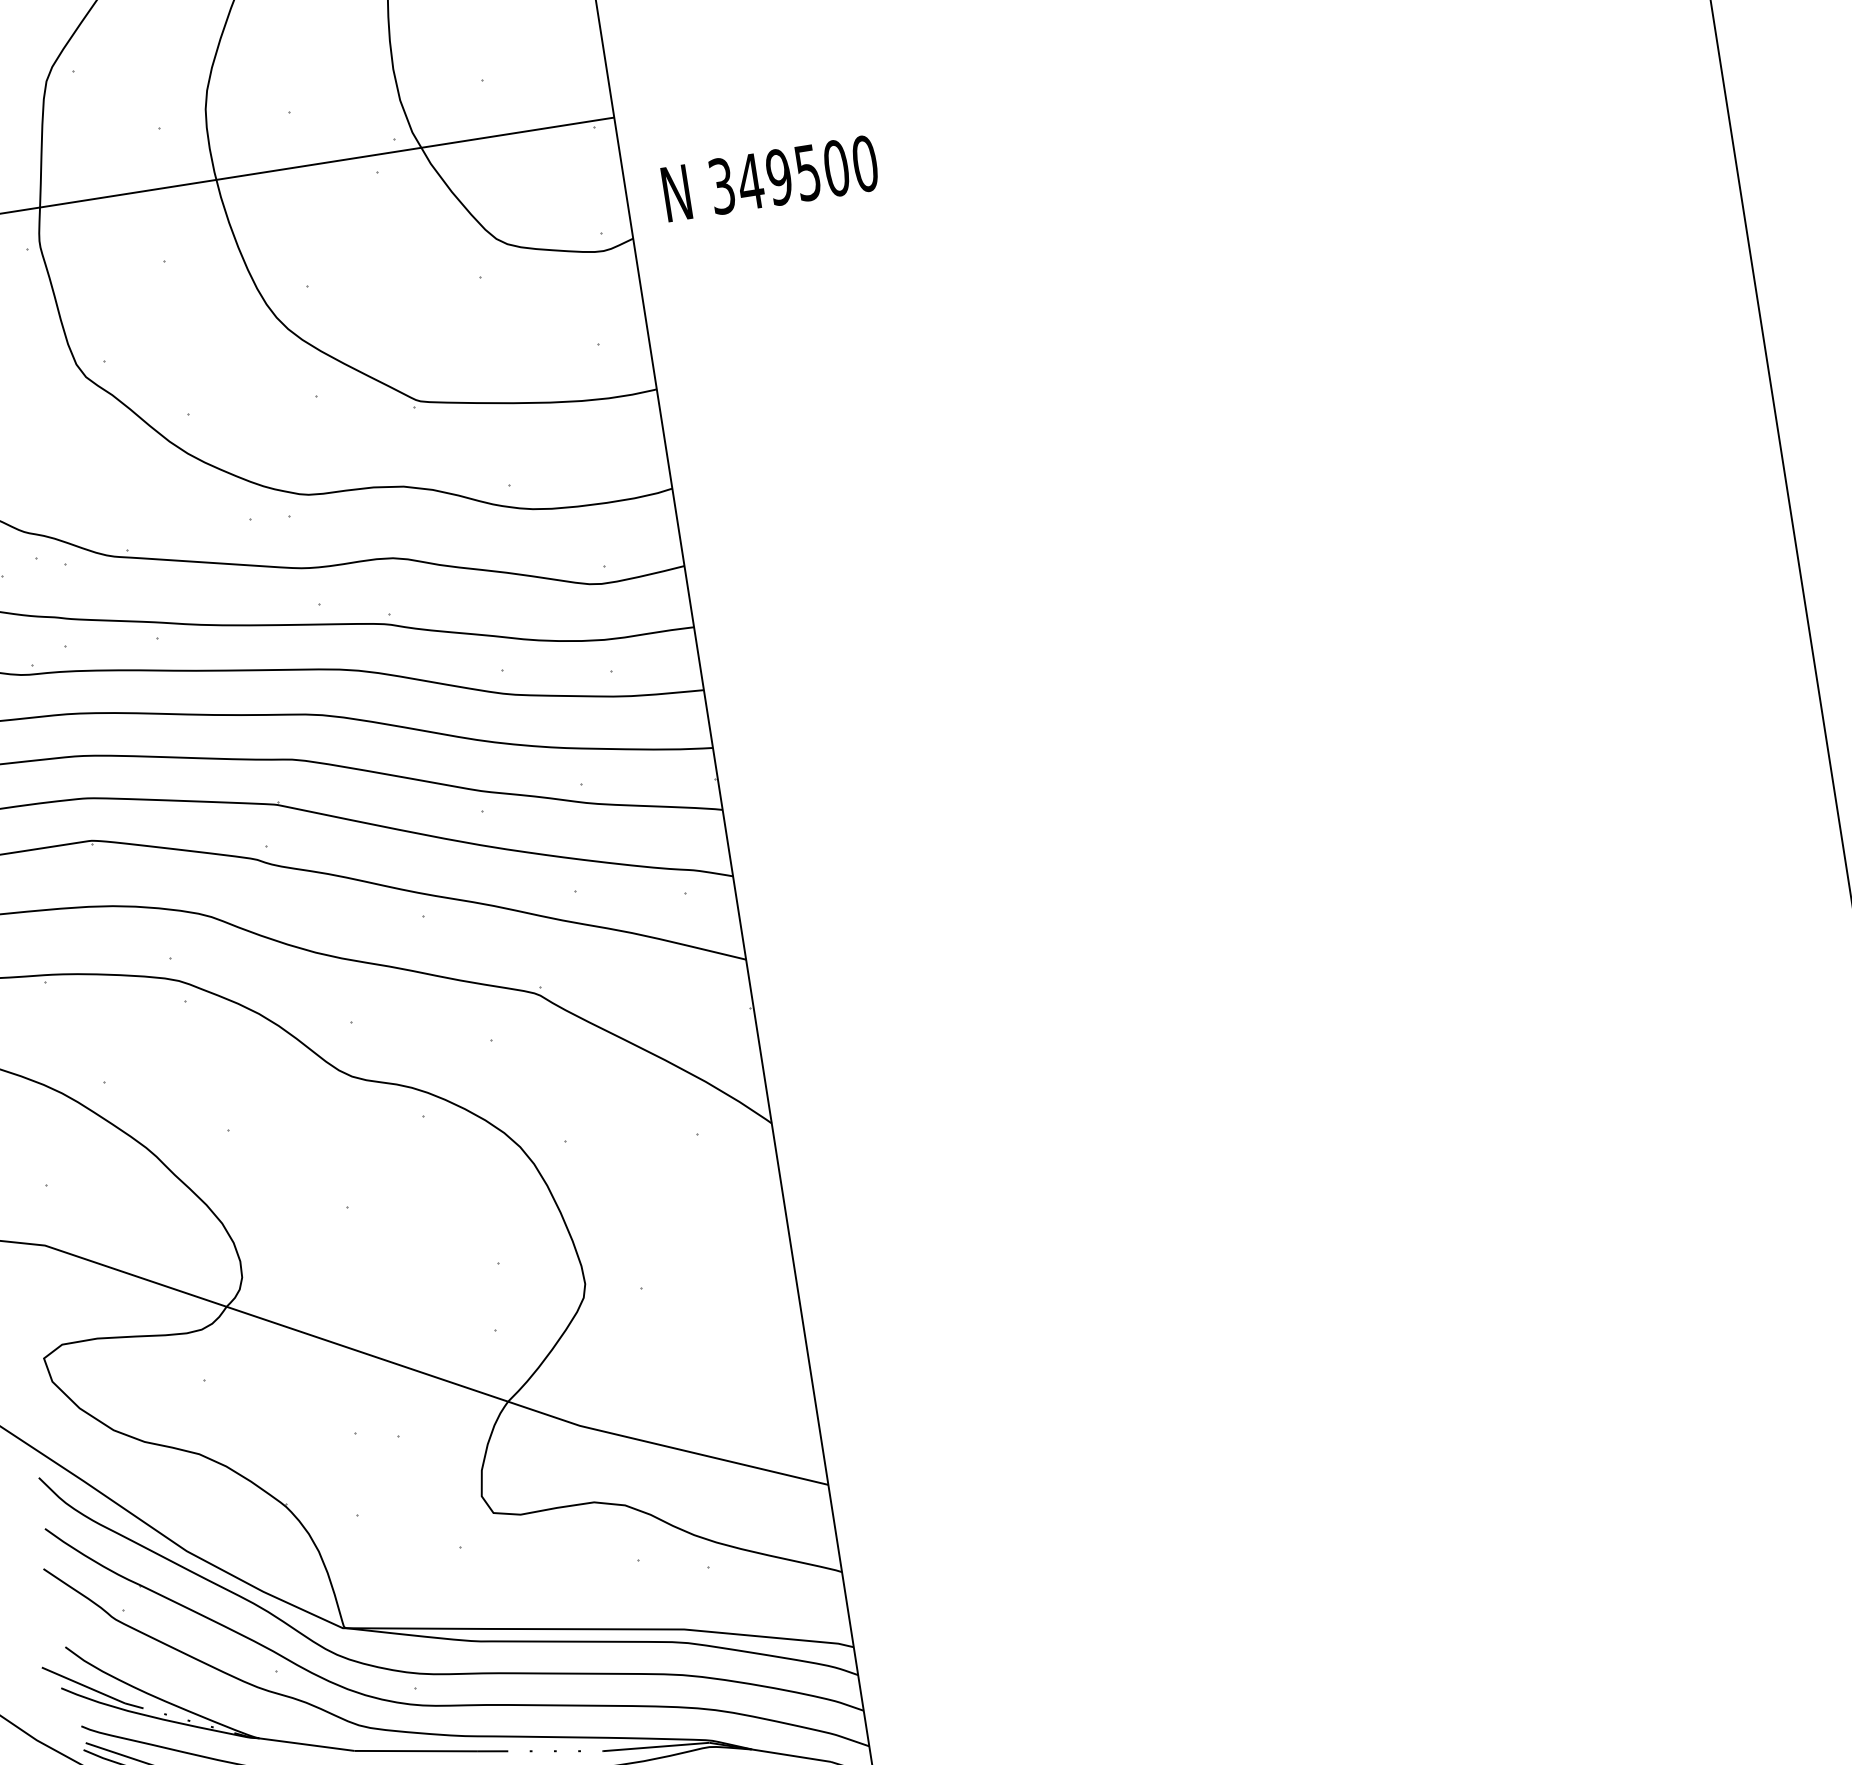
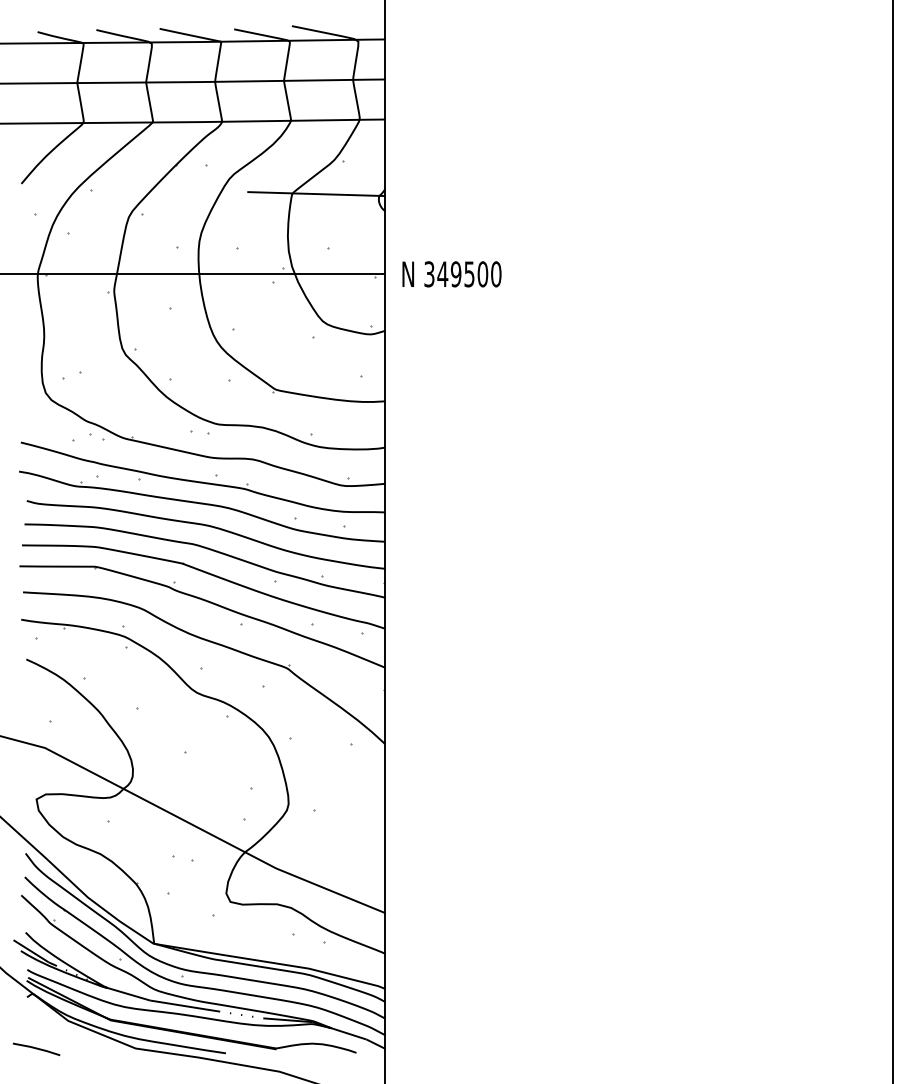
text: (769, 179) -> (451, 274), moved

